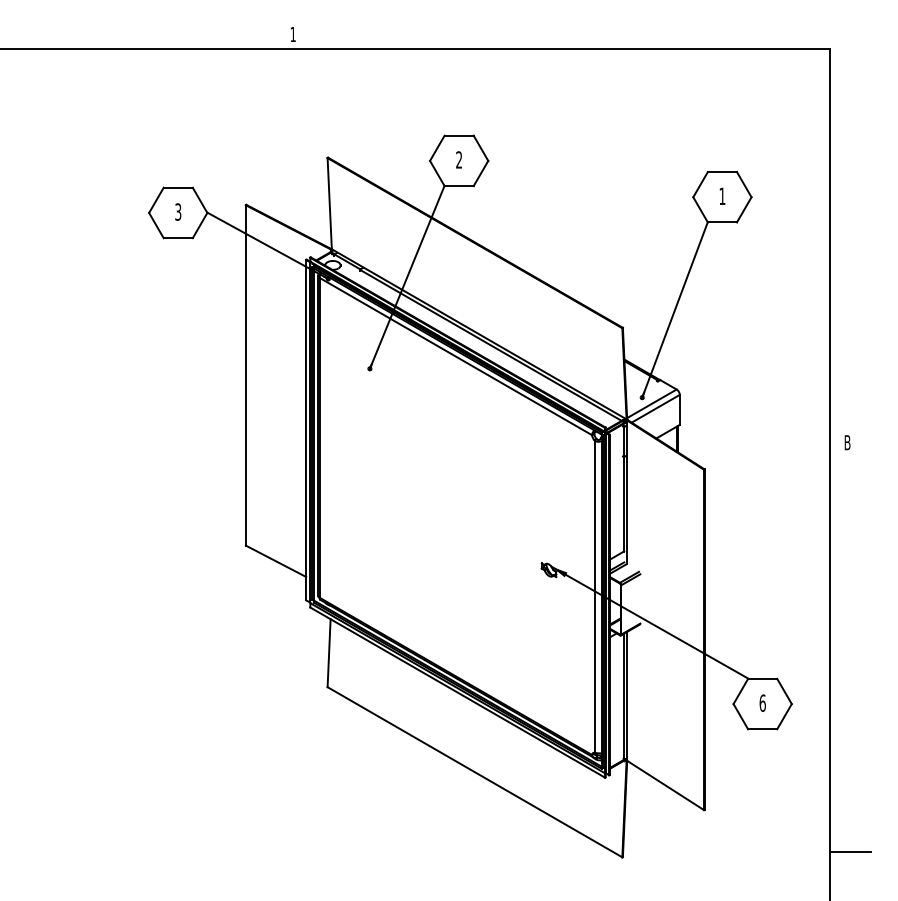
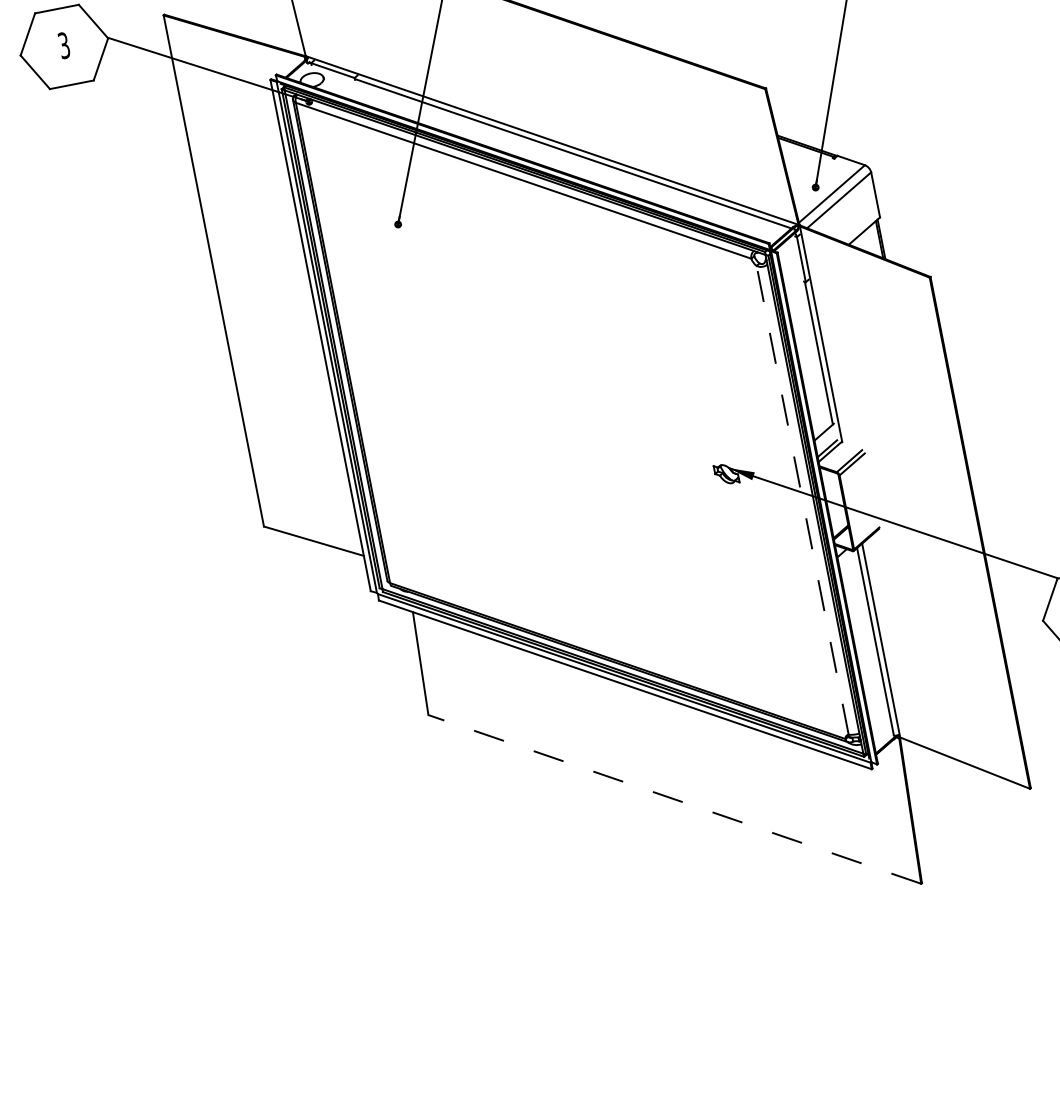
line: (594, 596) -> (802, 500), solid -> dashed
line: (474, 772) -> (674, 799), solid -> dashed

